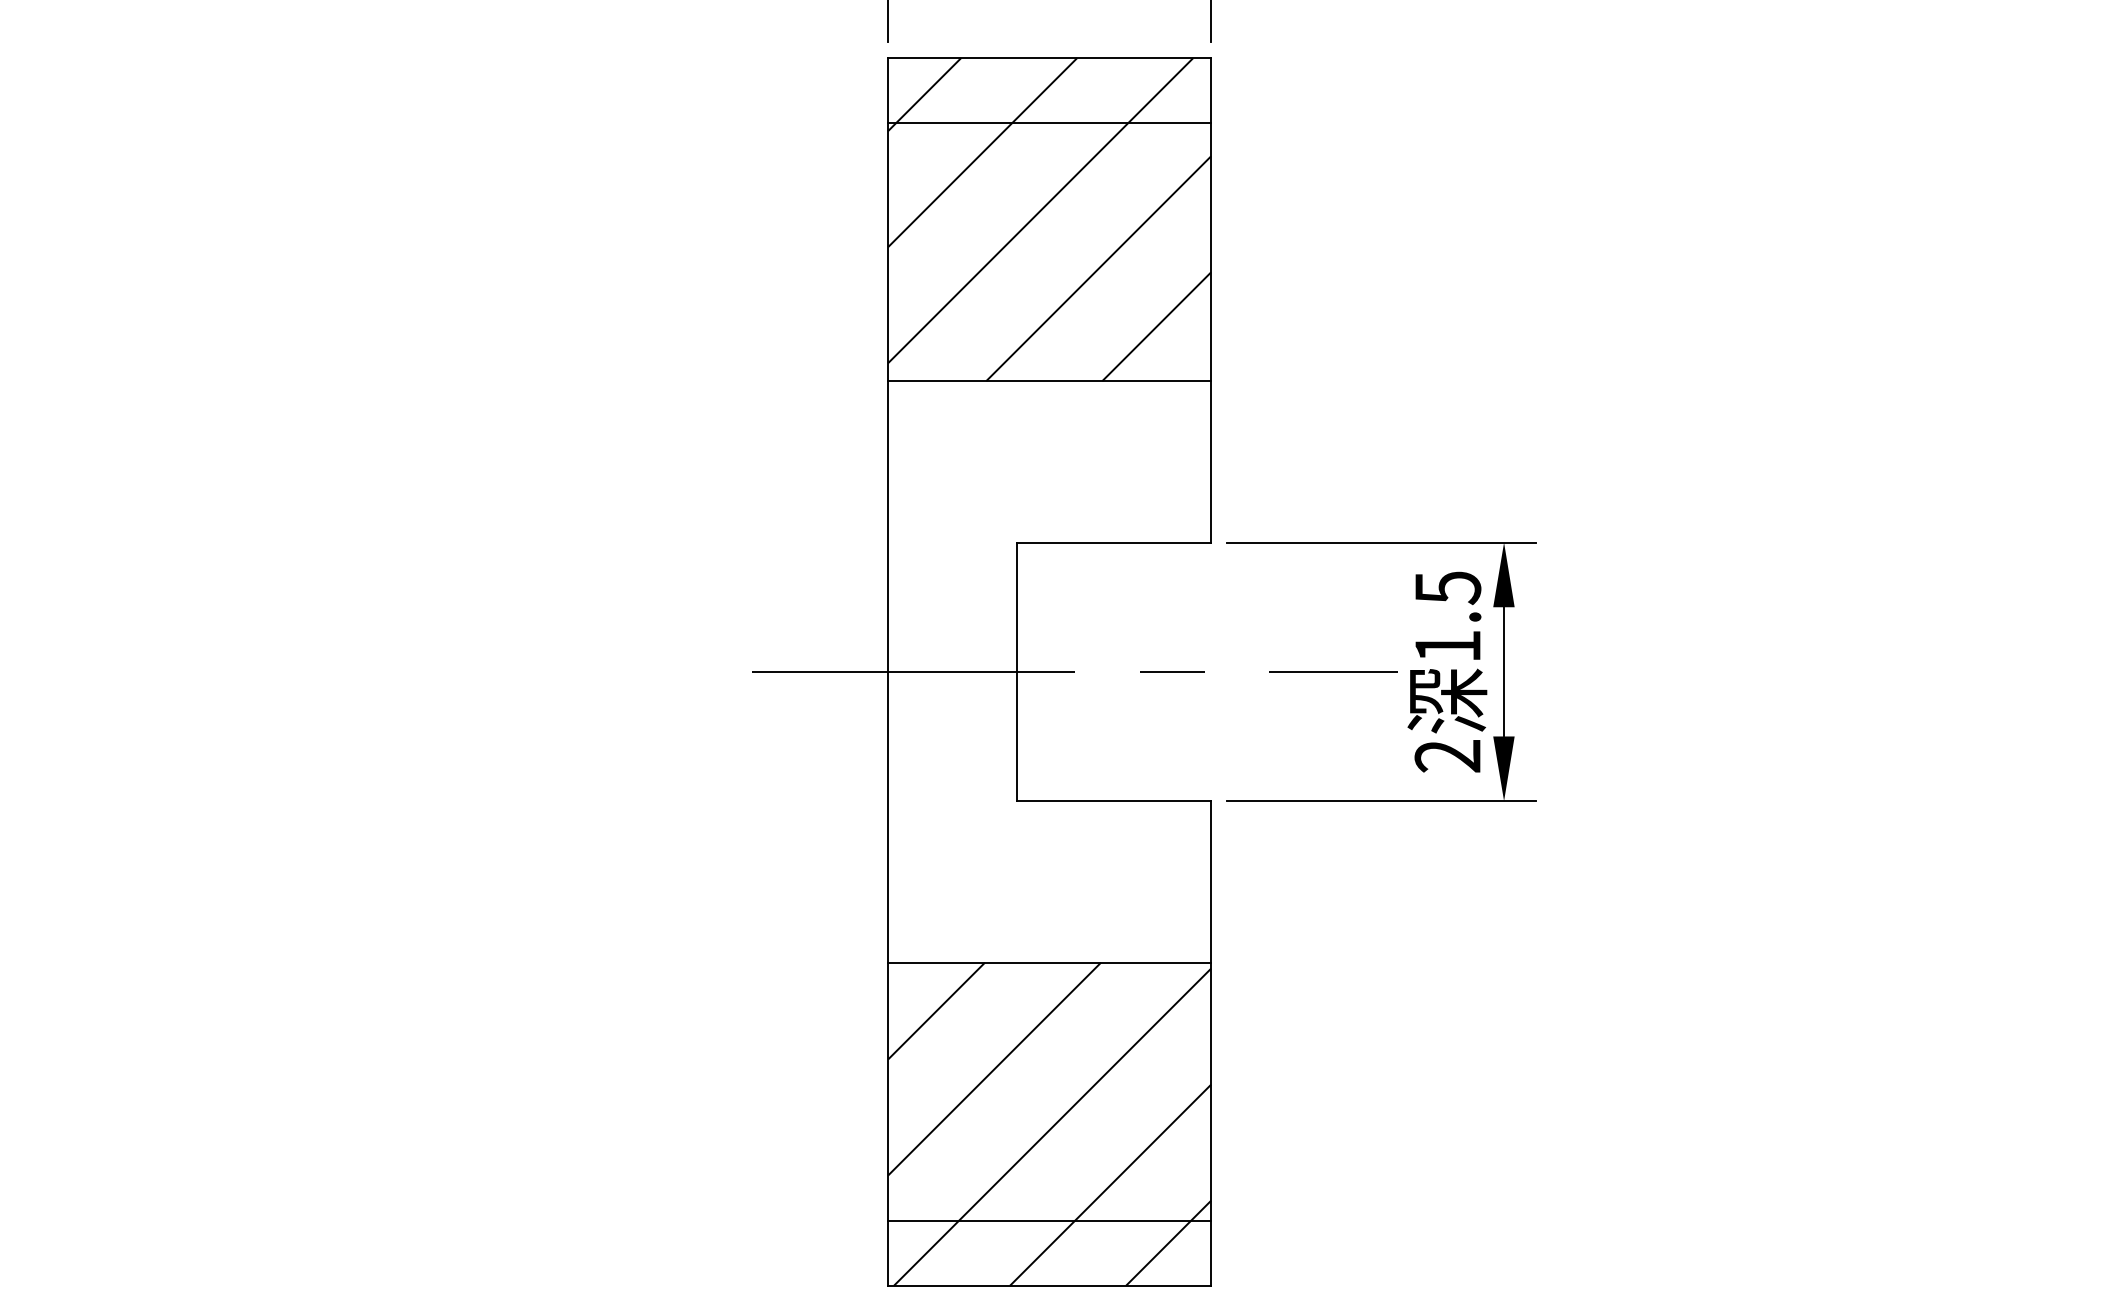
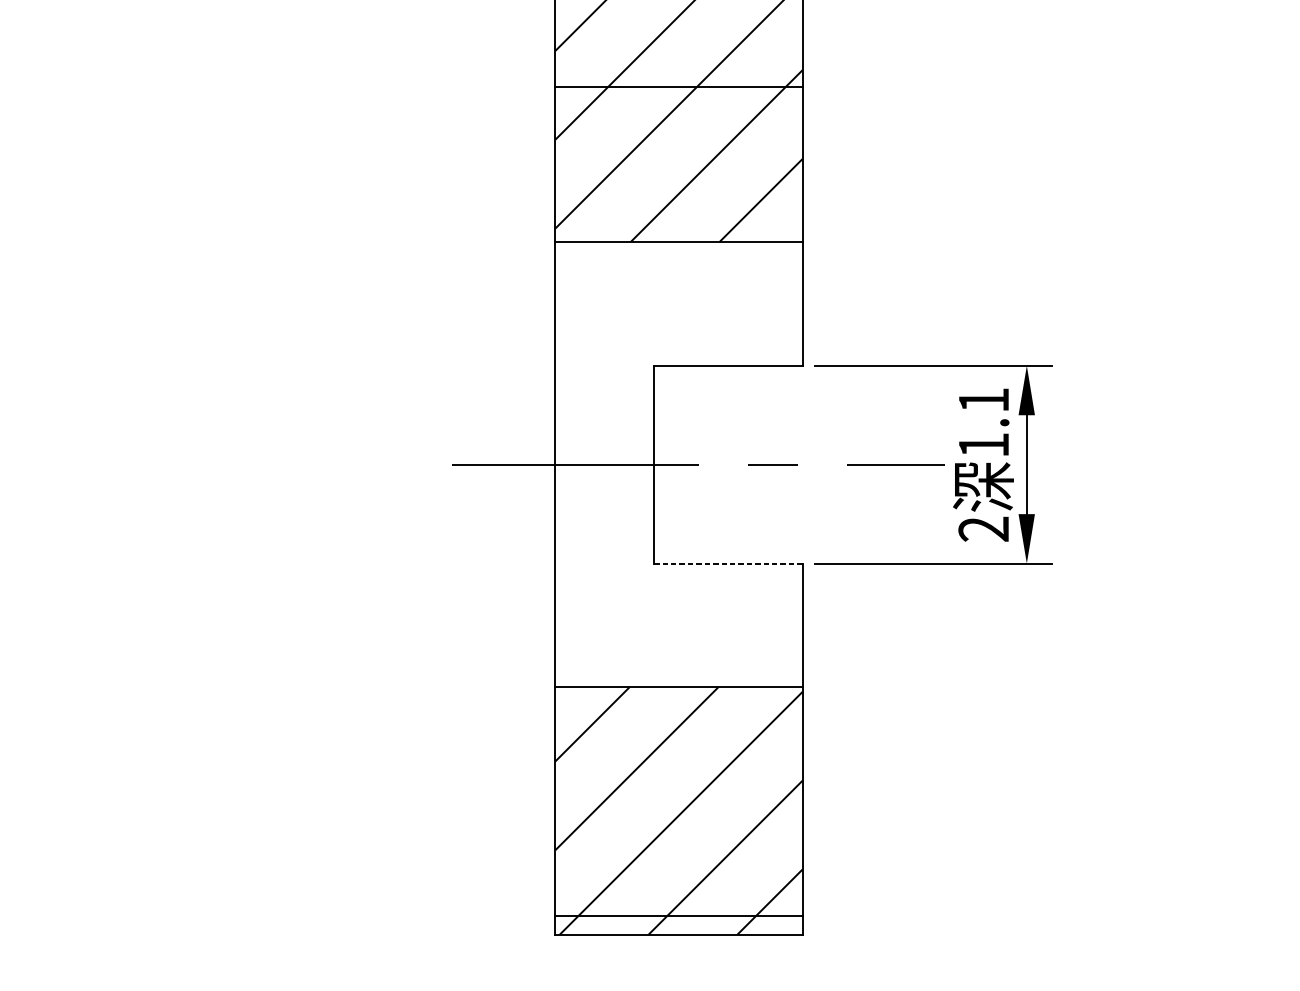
line: (1049, 122) -> (678, 86), moved
text: (1448, 588) -> (984, 400), 1.5 -> 1.1
line: (1114, 801) -> (728, 563), solid -> dashed
line: (1049, 1221) -> (678, 916), moved

